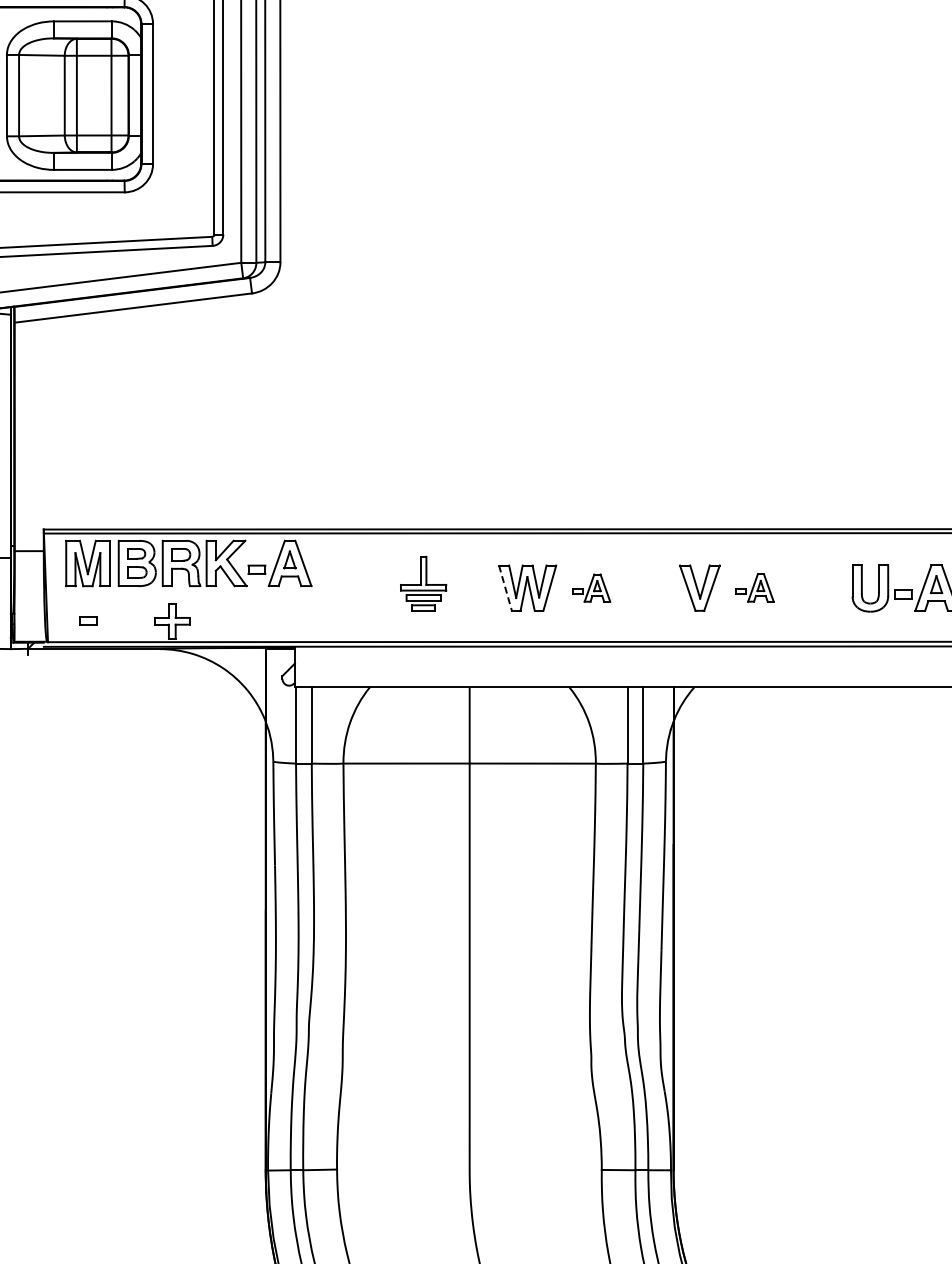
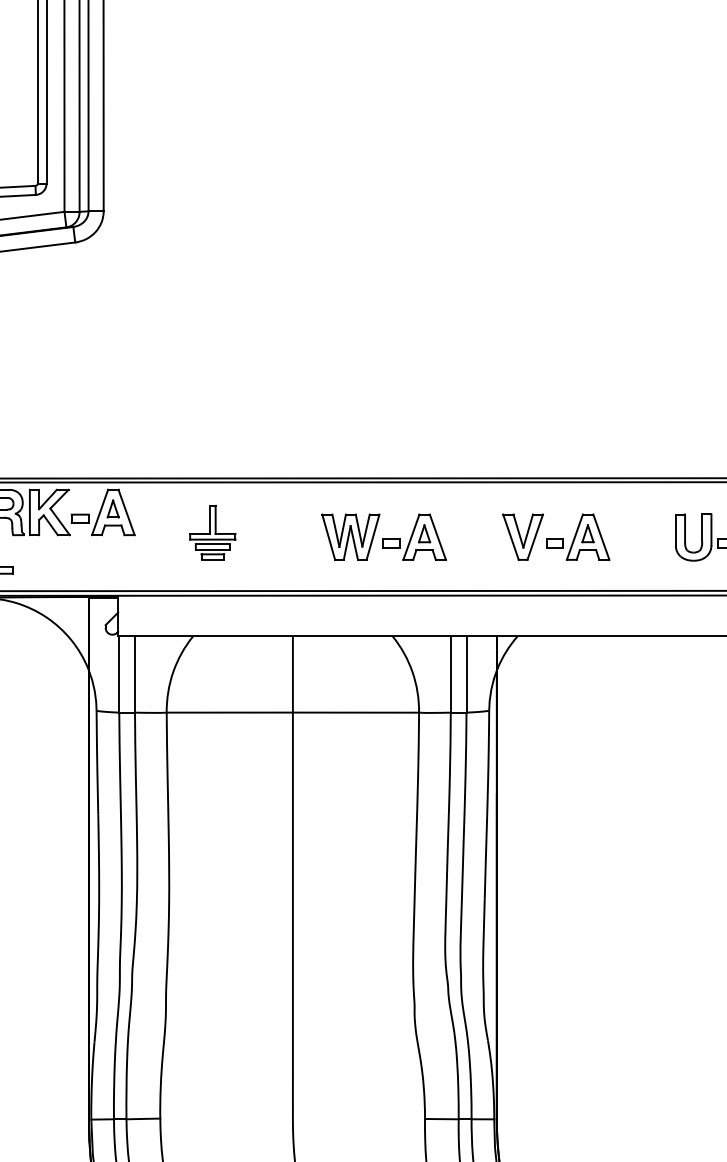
part: (423, 583) -> (212, 532), moved
part: (591, 587) -> (414, 536), size x1.67
part: (754, 587) -> (577, 536), size x1.67
line: (505, 588) -> (328, 537), dashed -> solid

